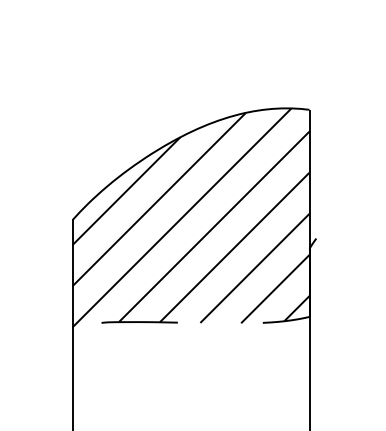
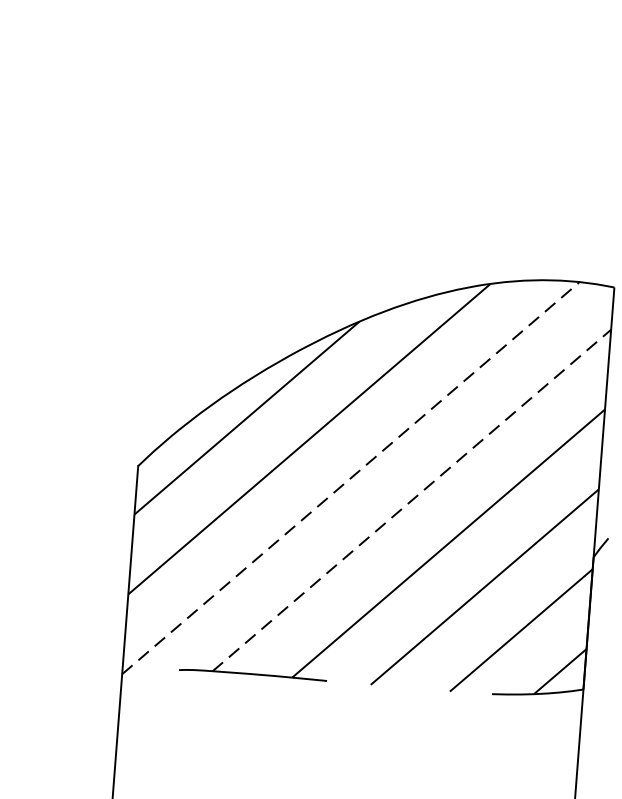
line: (181, 217) -> (349, 477), solid -> dashed
line: (214, 226) -> (412, 499), solid -> dashed

